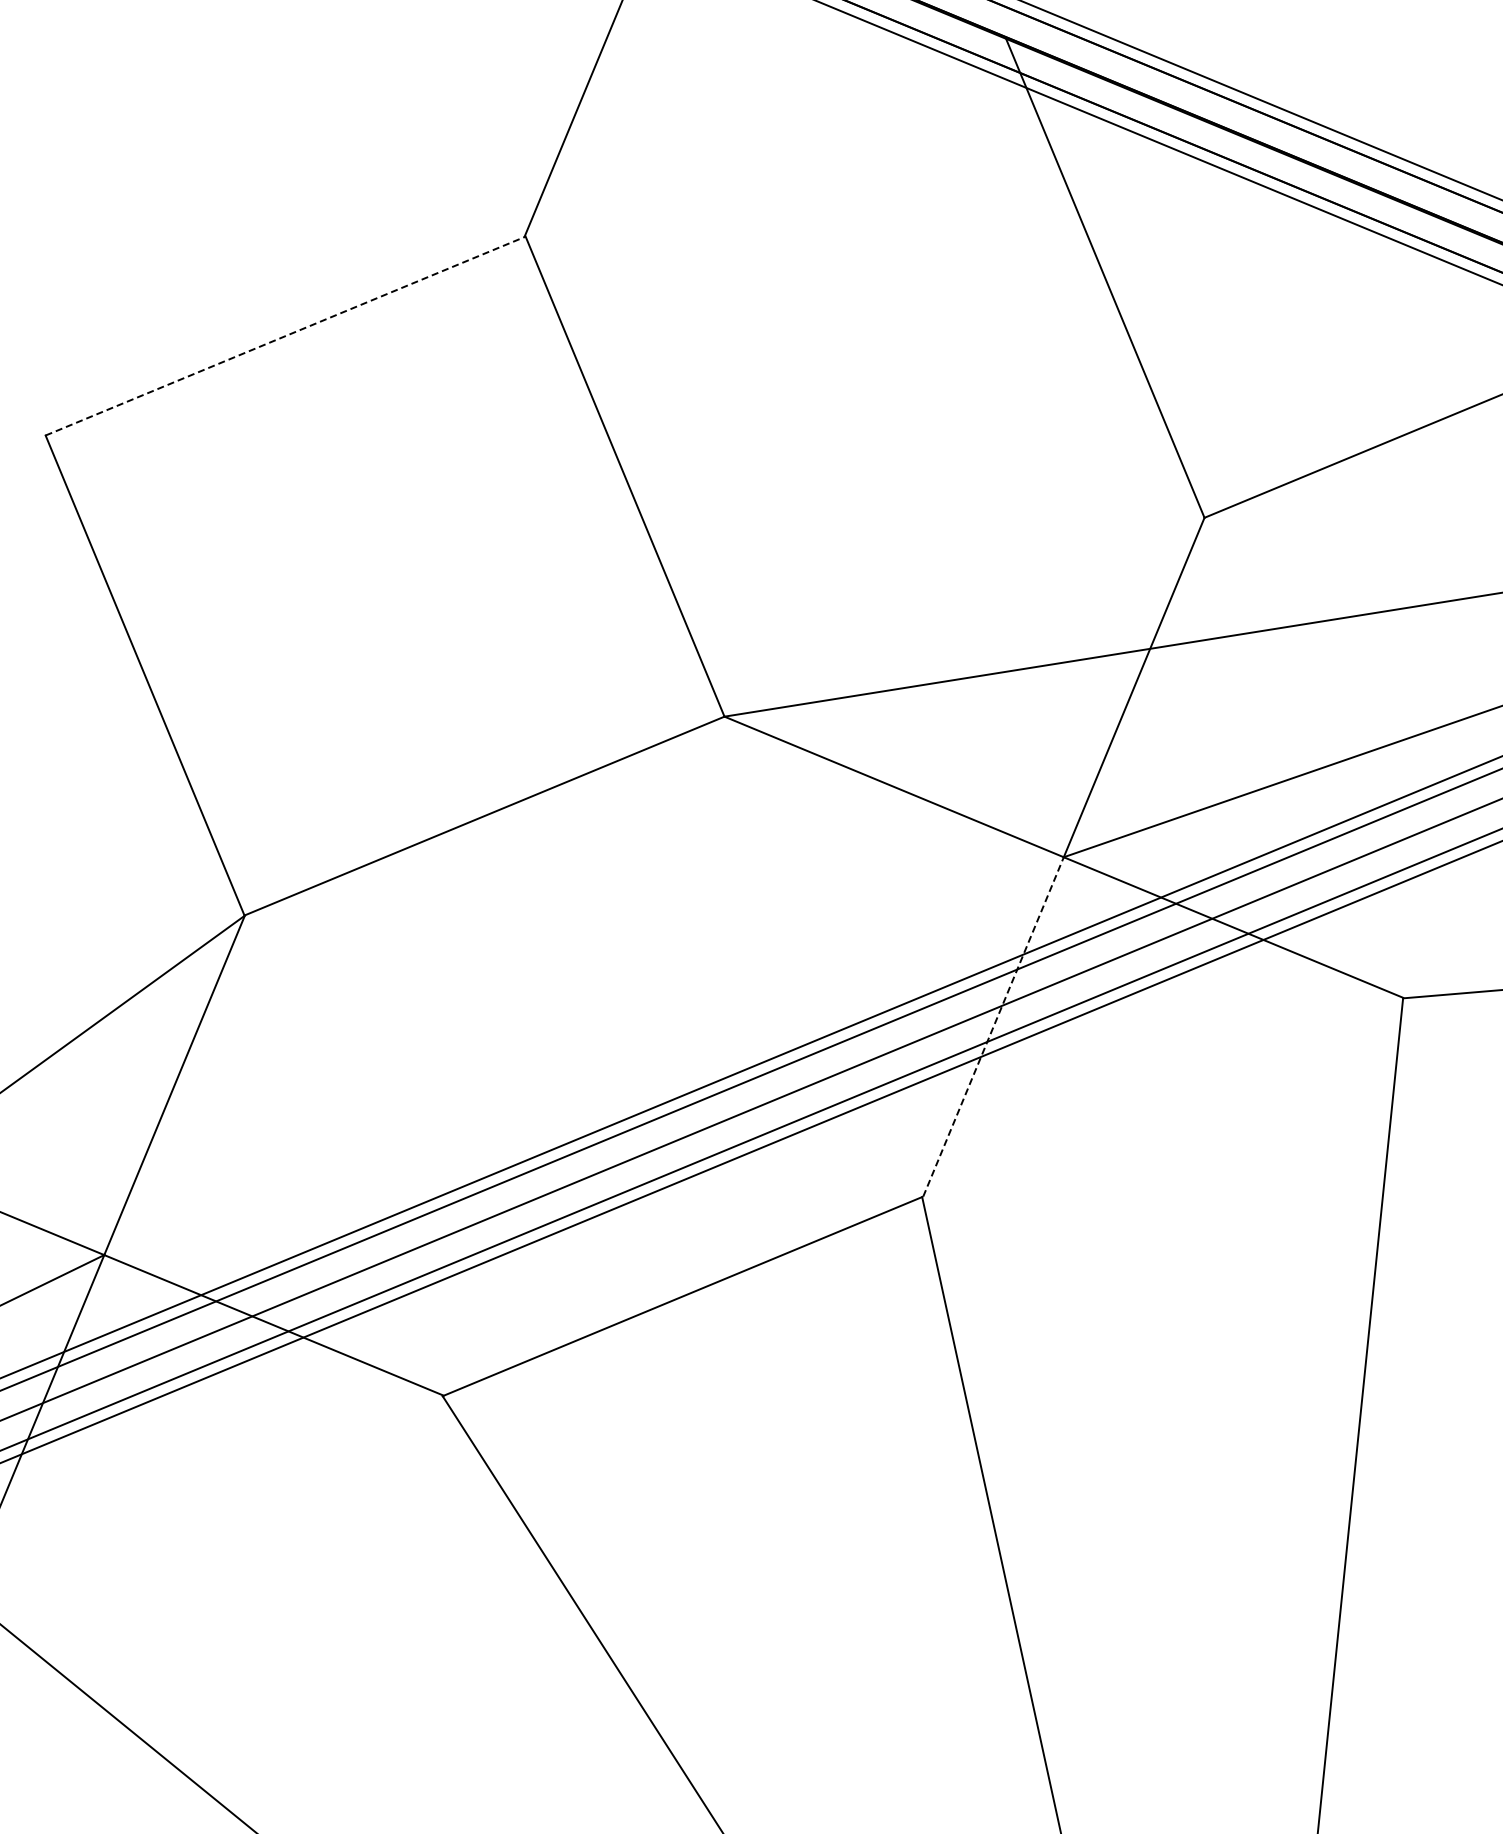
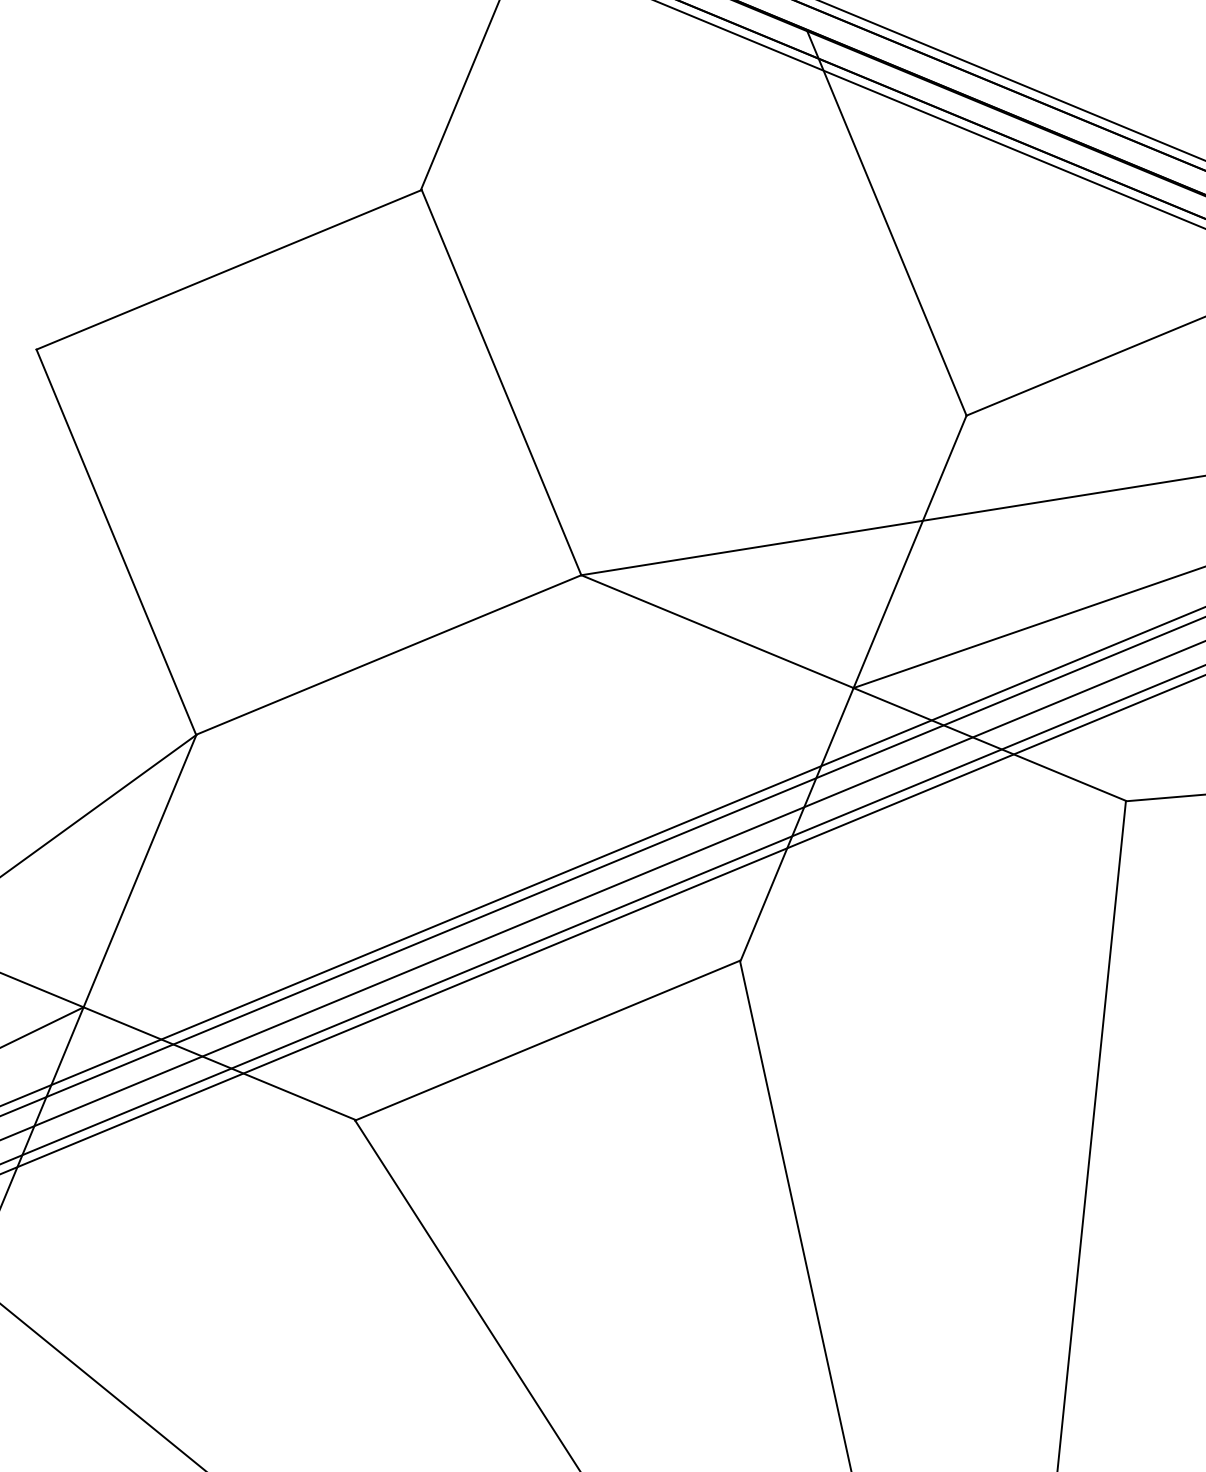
line: (285, 336) -> (229, 270), dashed -> solid
line: (993, 1026) -> (797, 823), dashed -> solid

